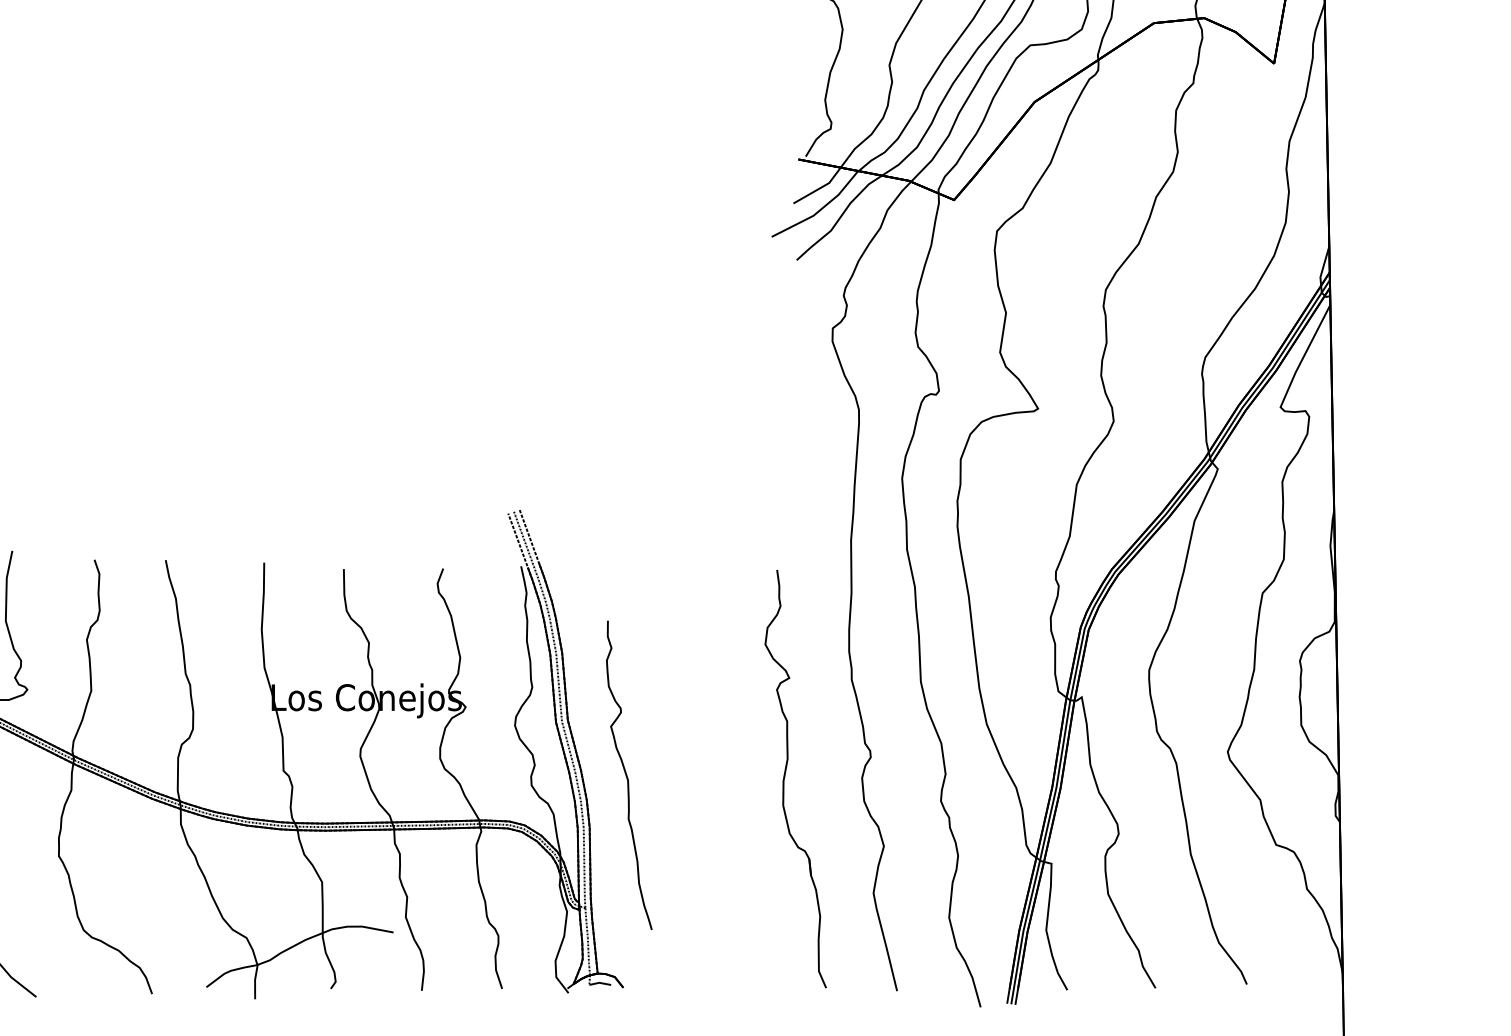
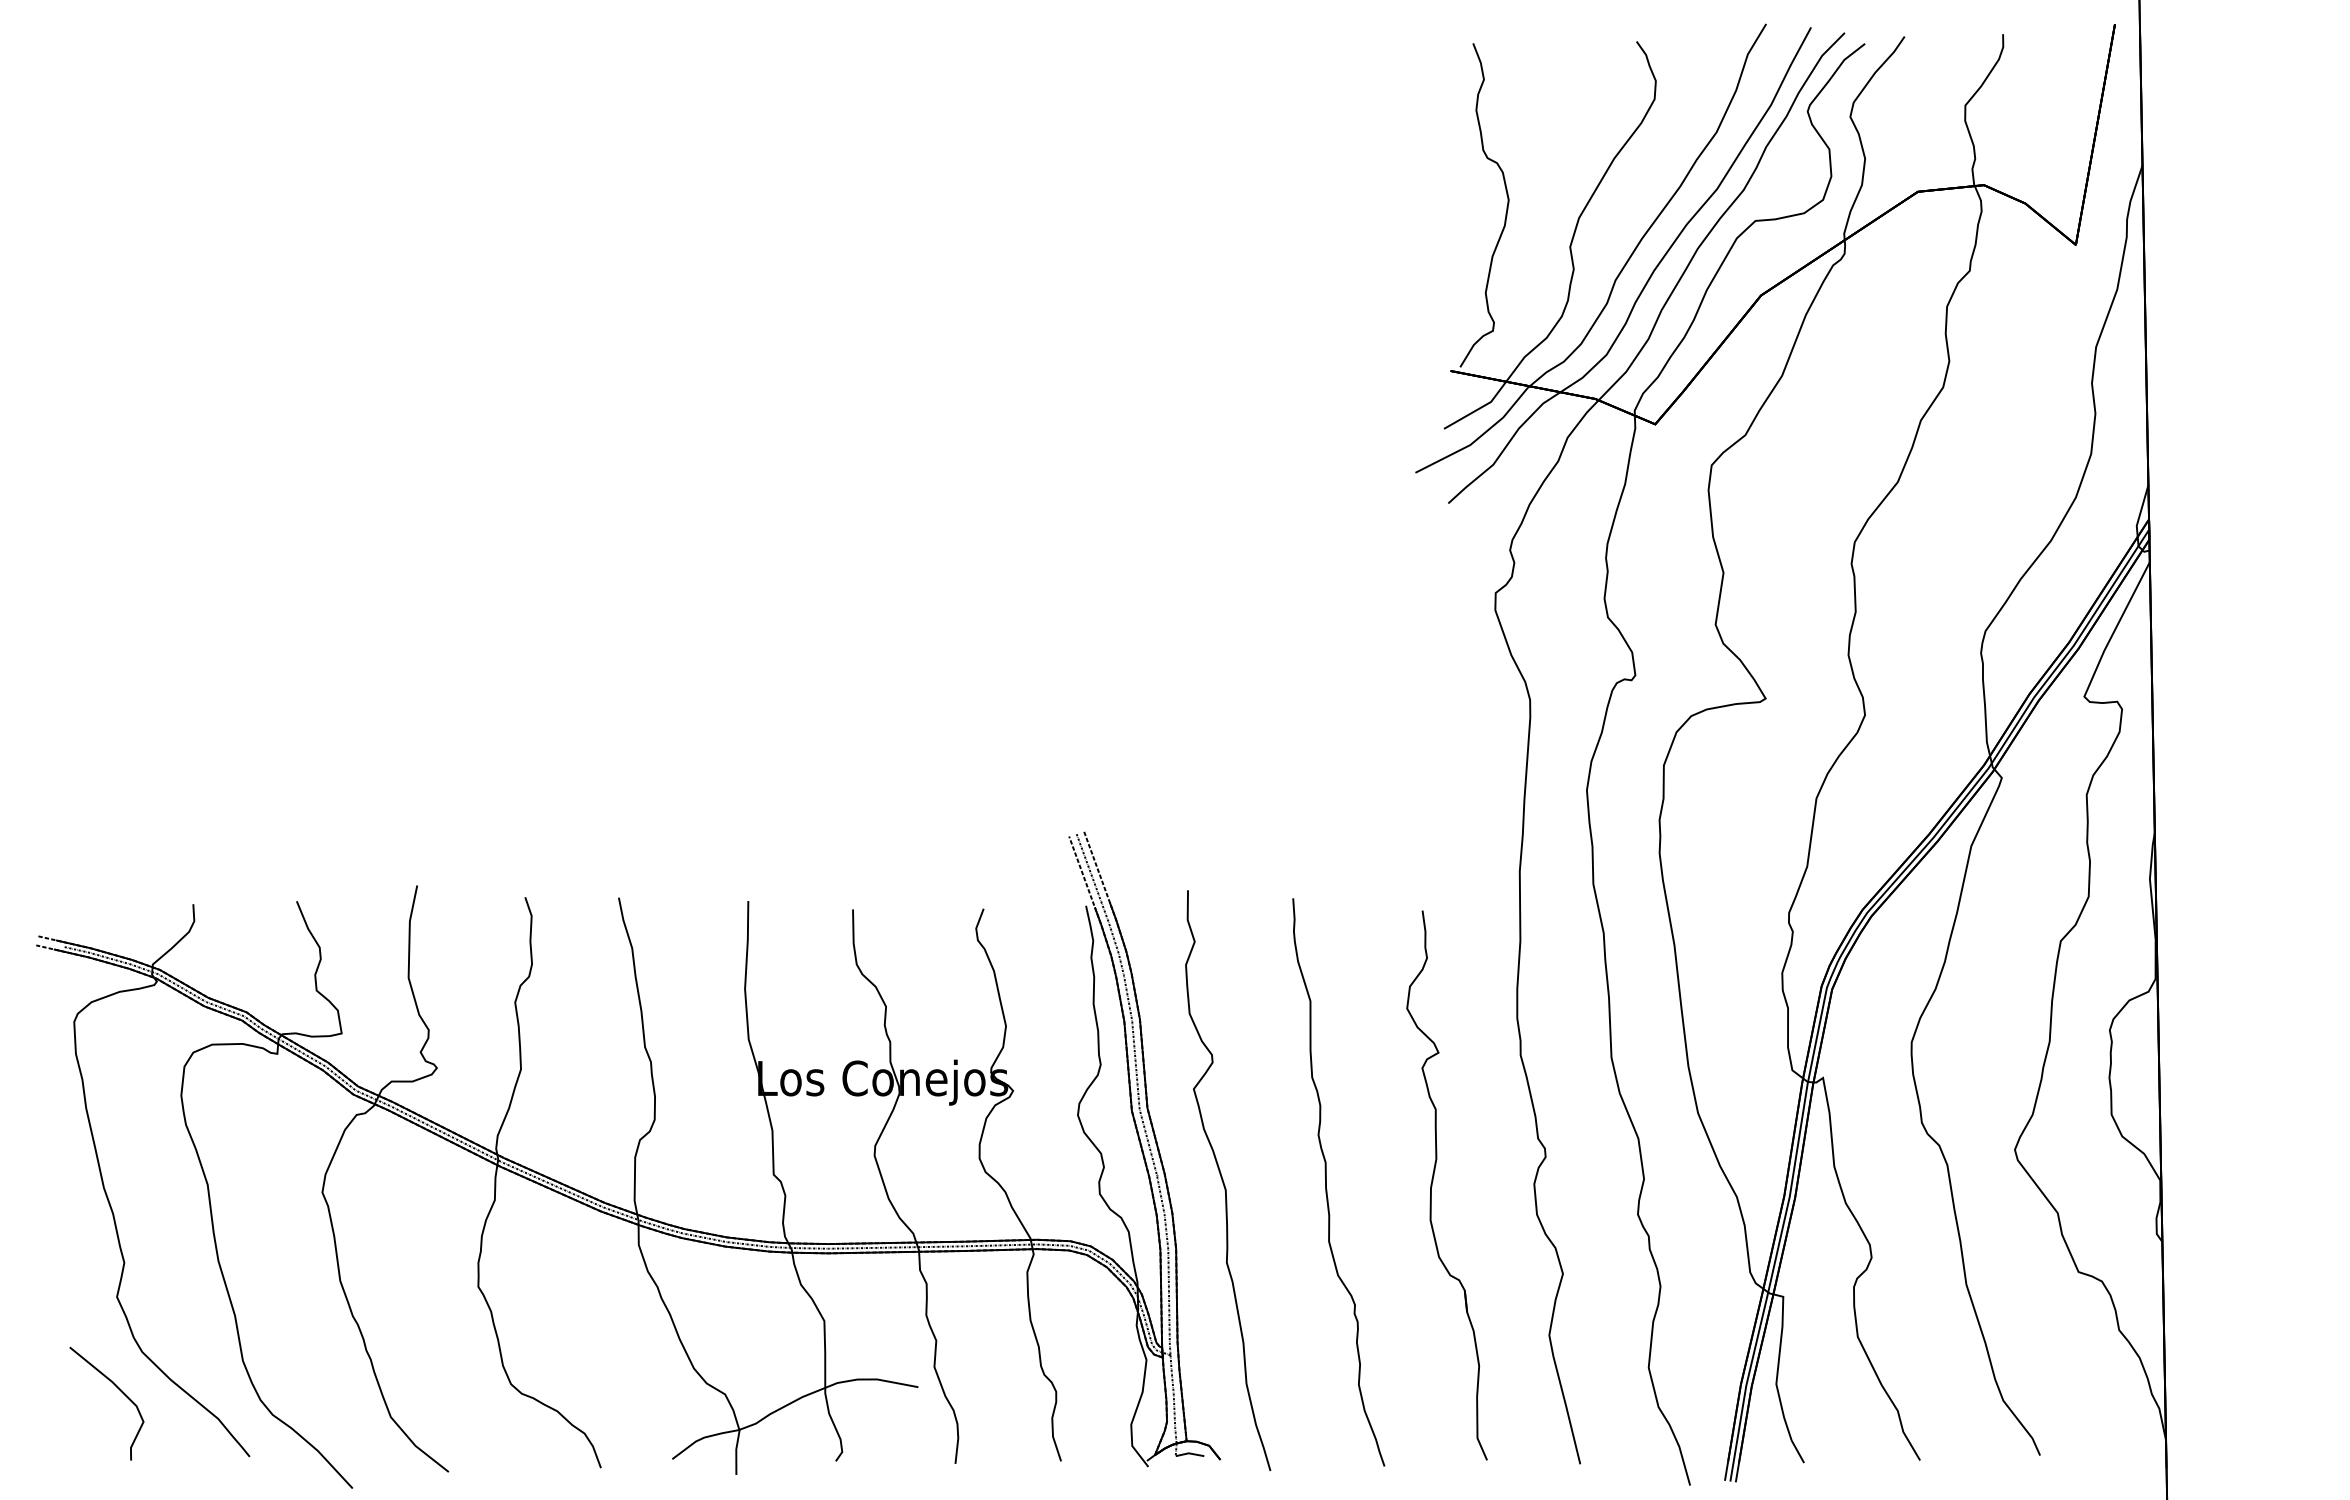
part: (629, 775) -> (1228, 1180), size x1.43
part: (704, 776) -> (1326, 1182), added

